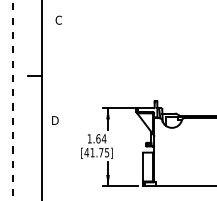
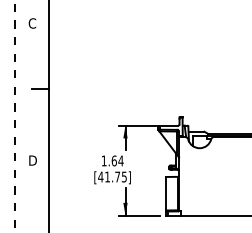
text: (58, 19) -> (32, 22), moved
text: (55, 120) -> (33, 160), moved

